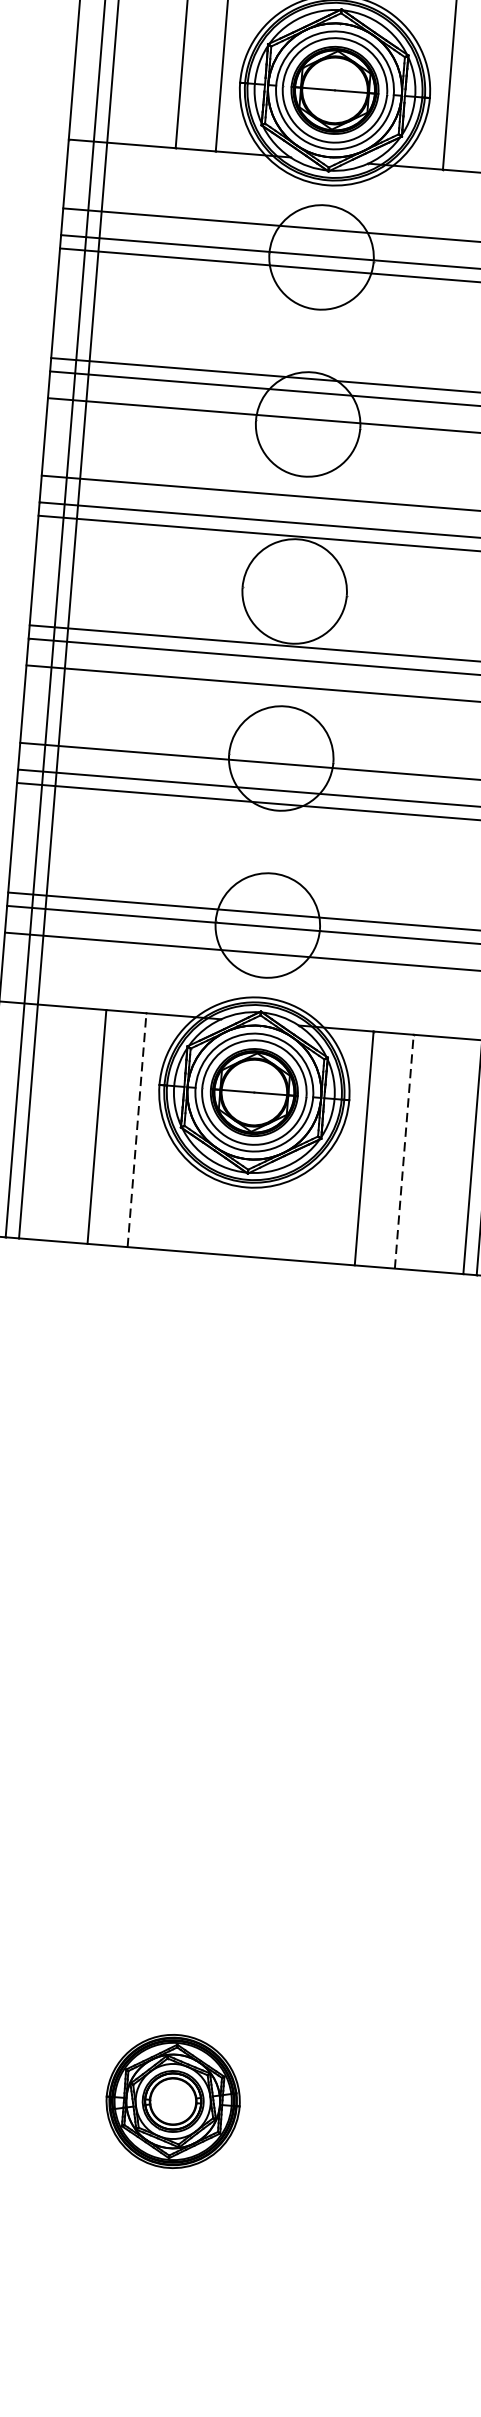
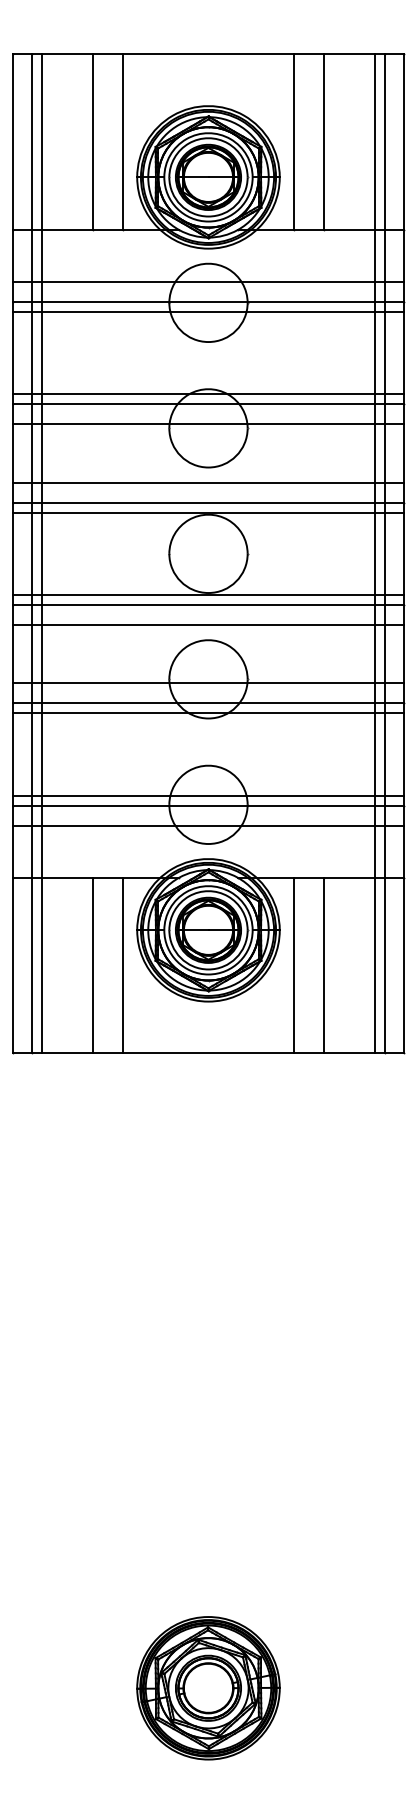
line: (137, 1130) -> (123, 965), dashed -> solid
line: (403, 1151) -> (323, 965), dashed -> solid
part: (173, 2101) -> (208, 1688), size x1.43

